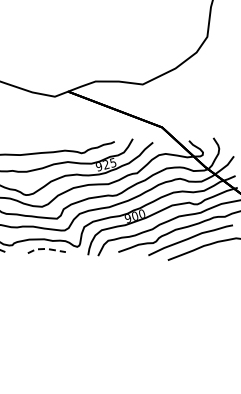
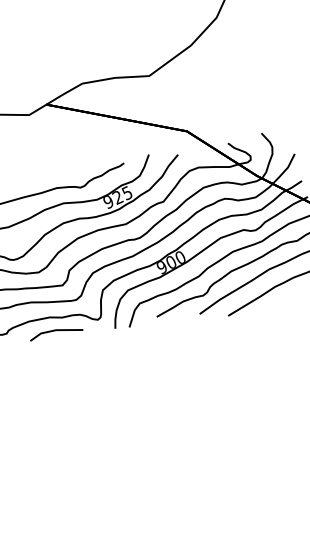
line: (47, 248) -> (56, 329), dashed -> solid

